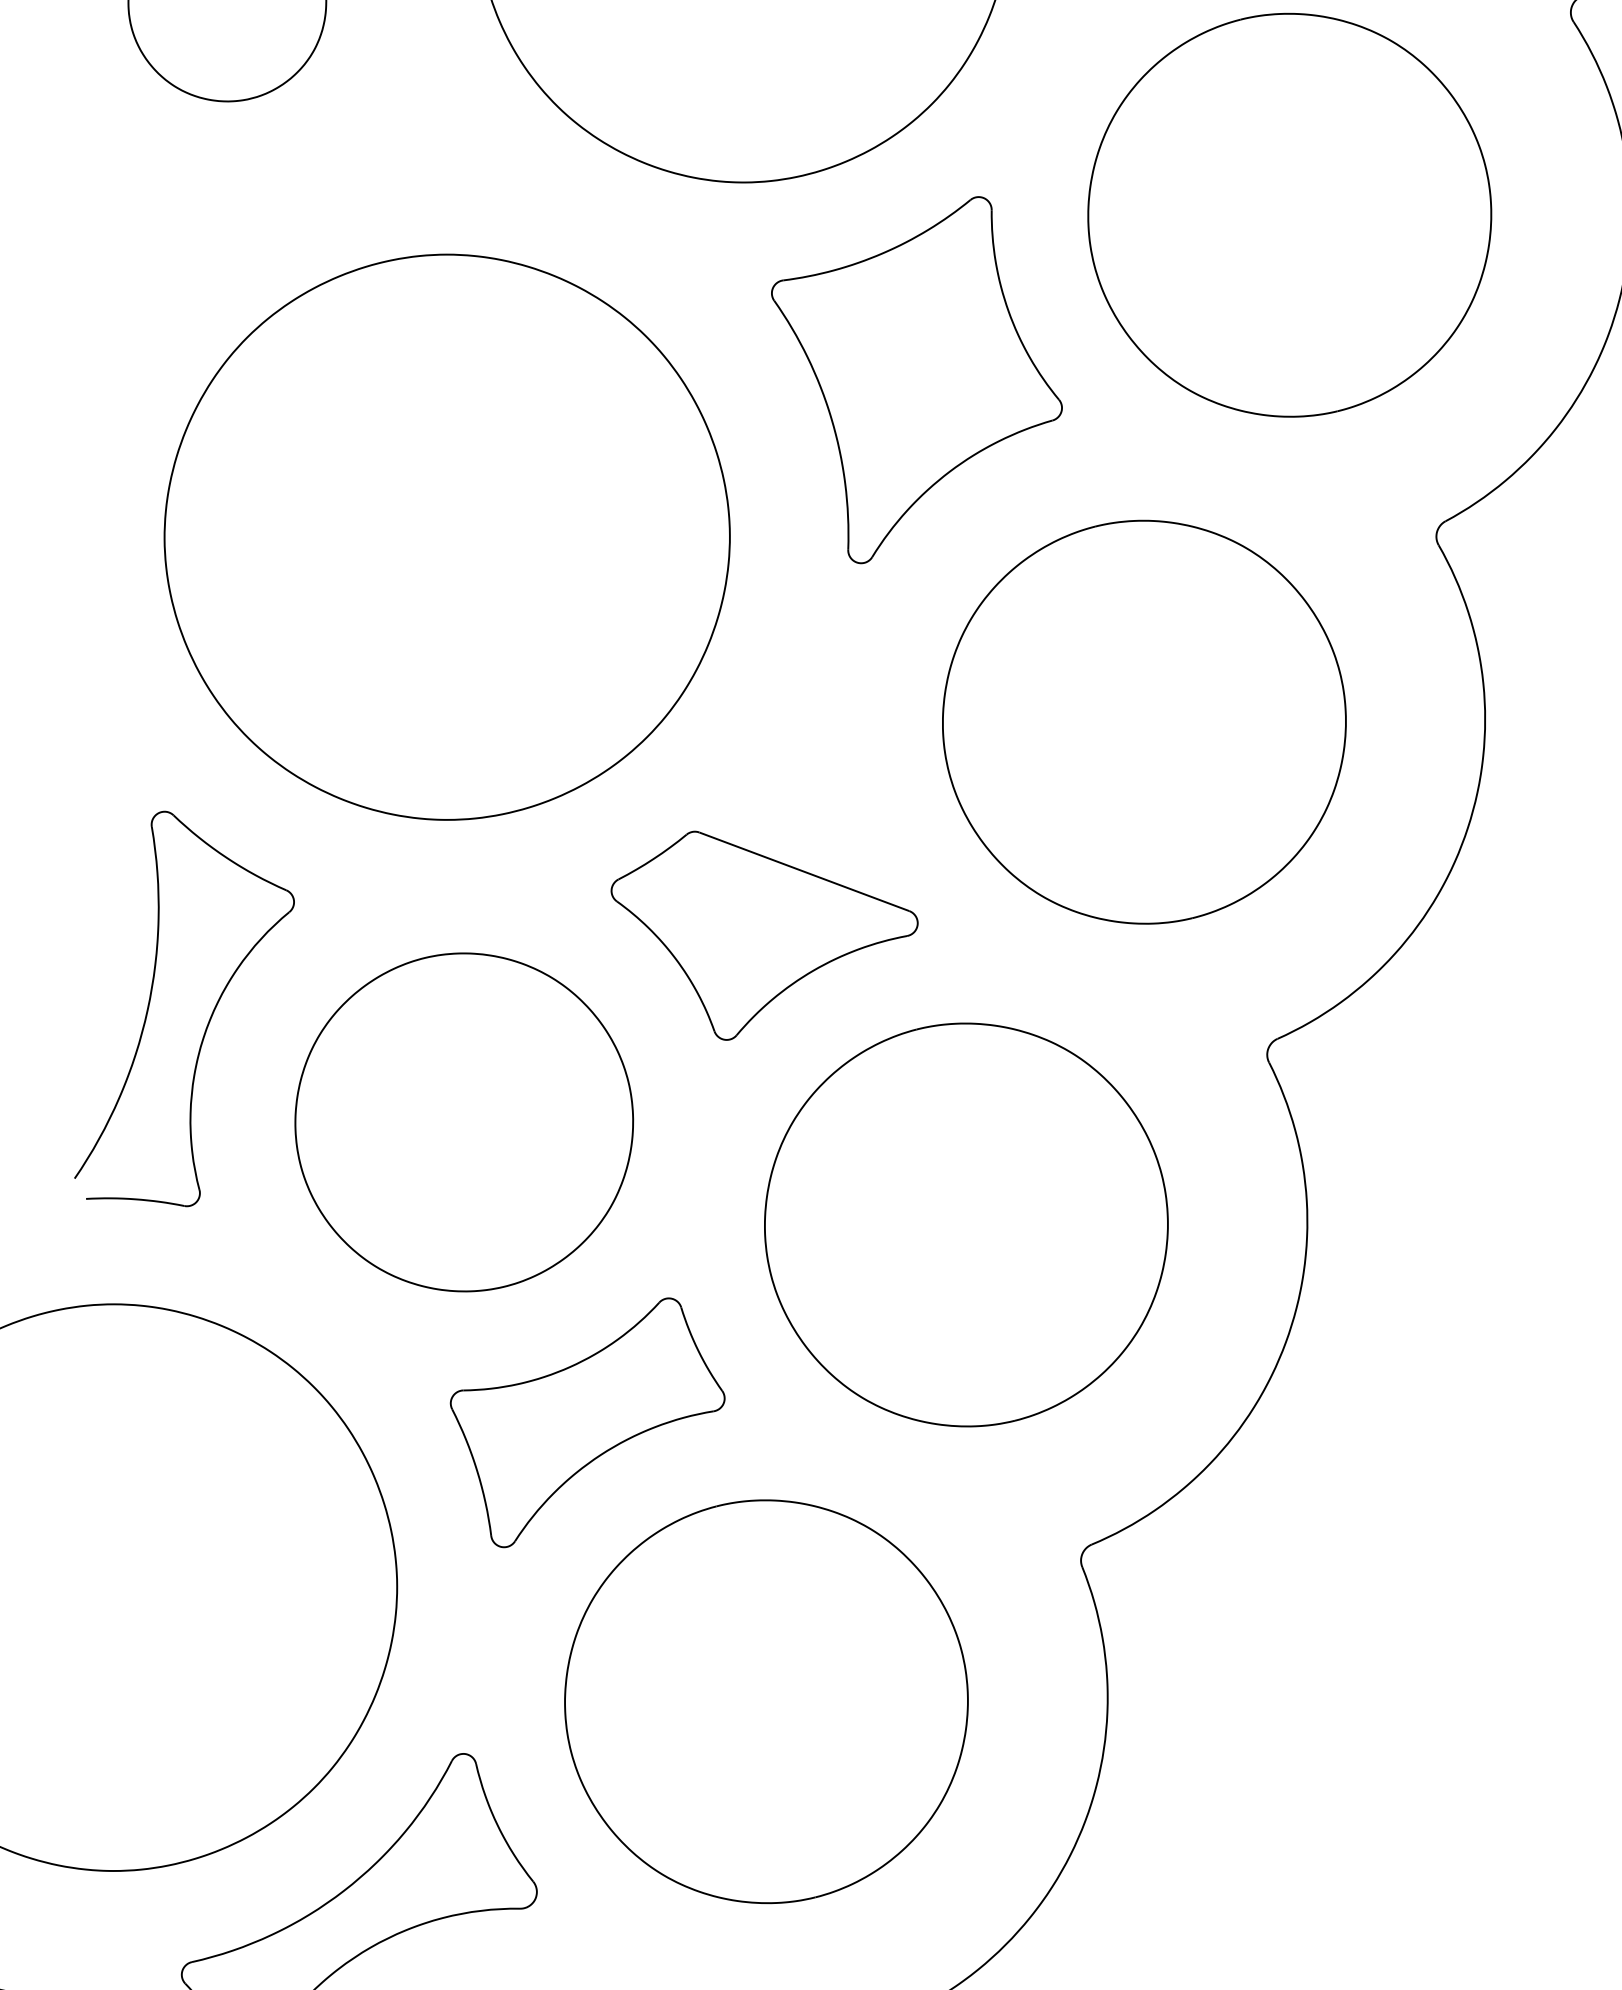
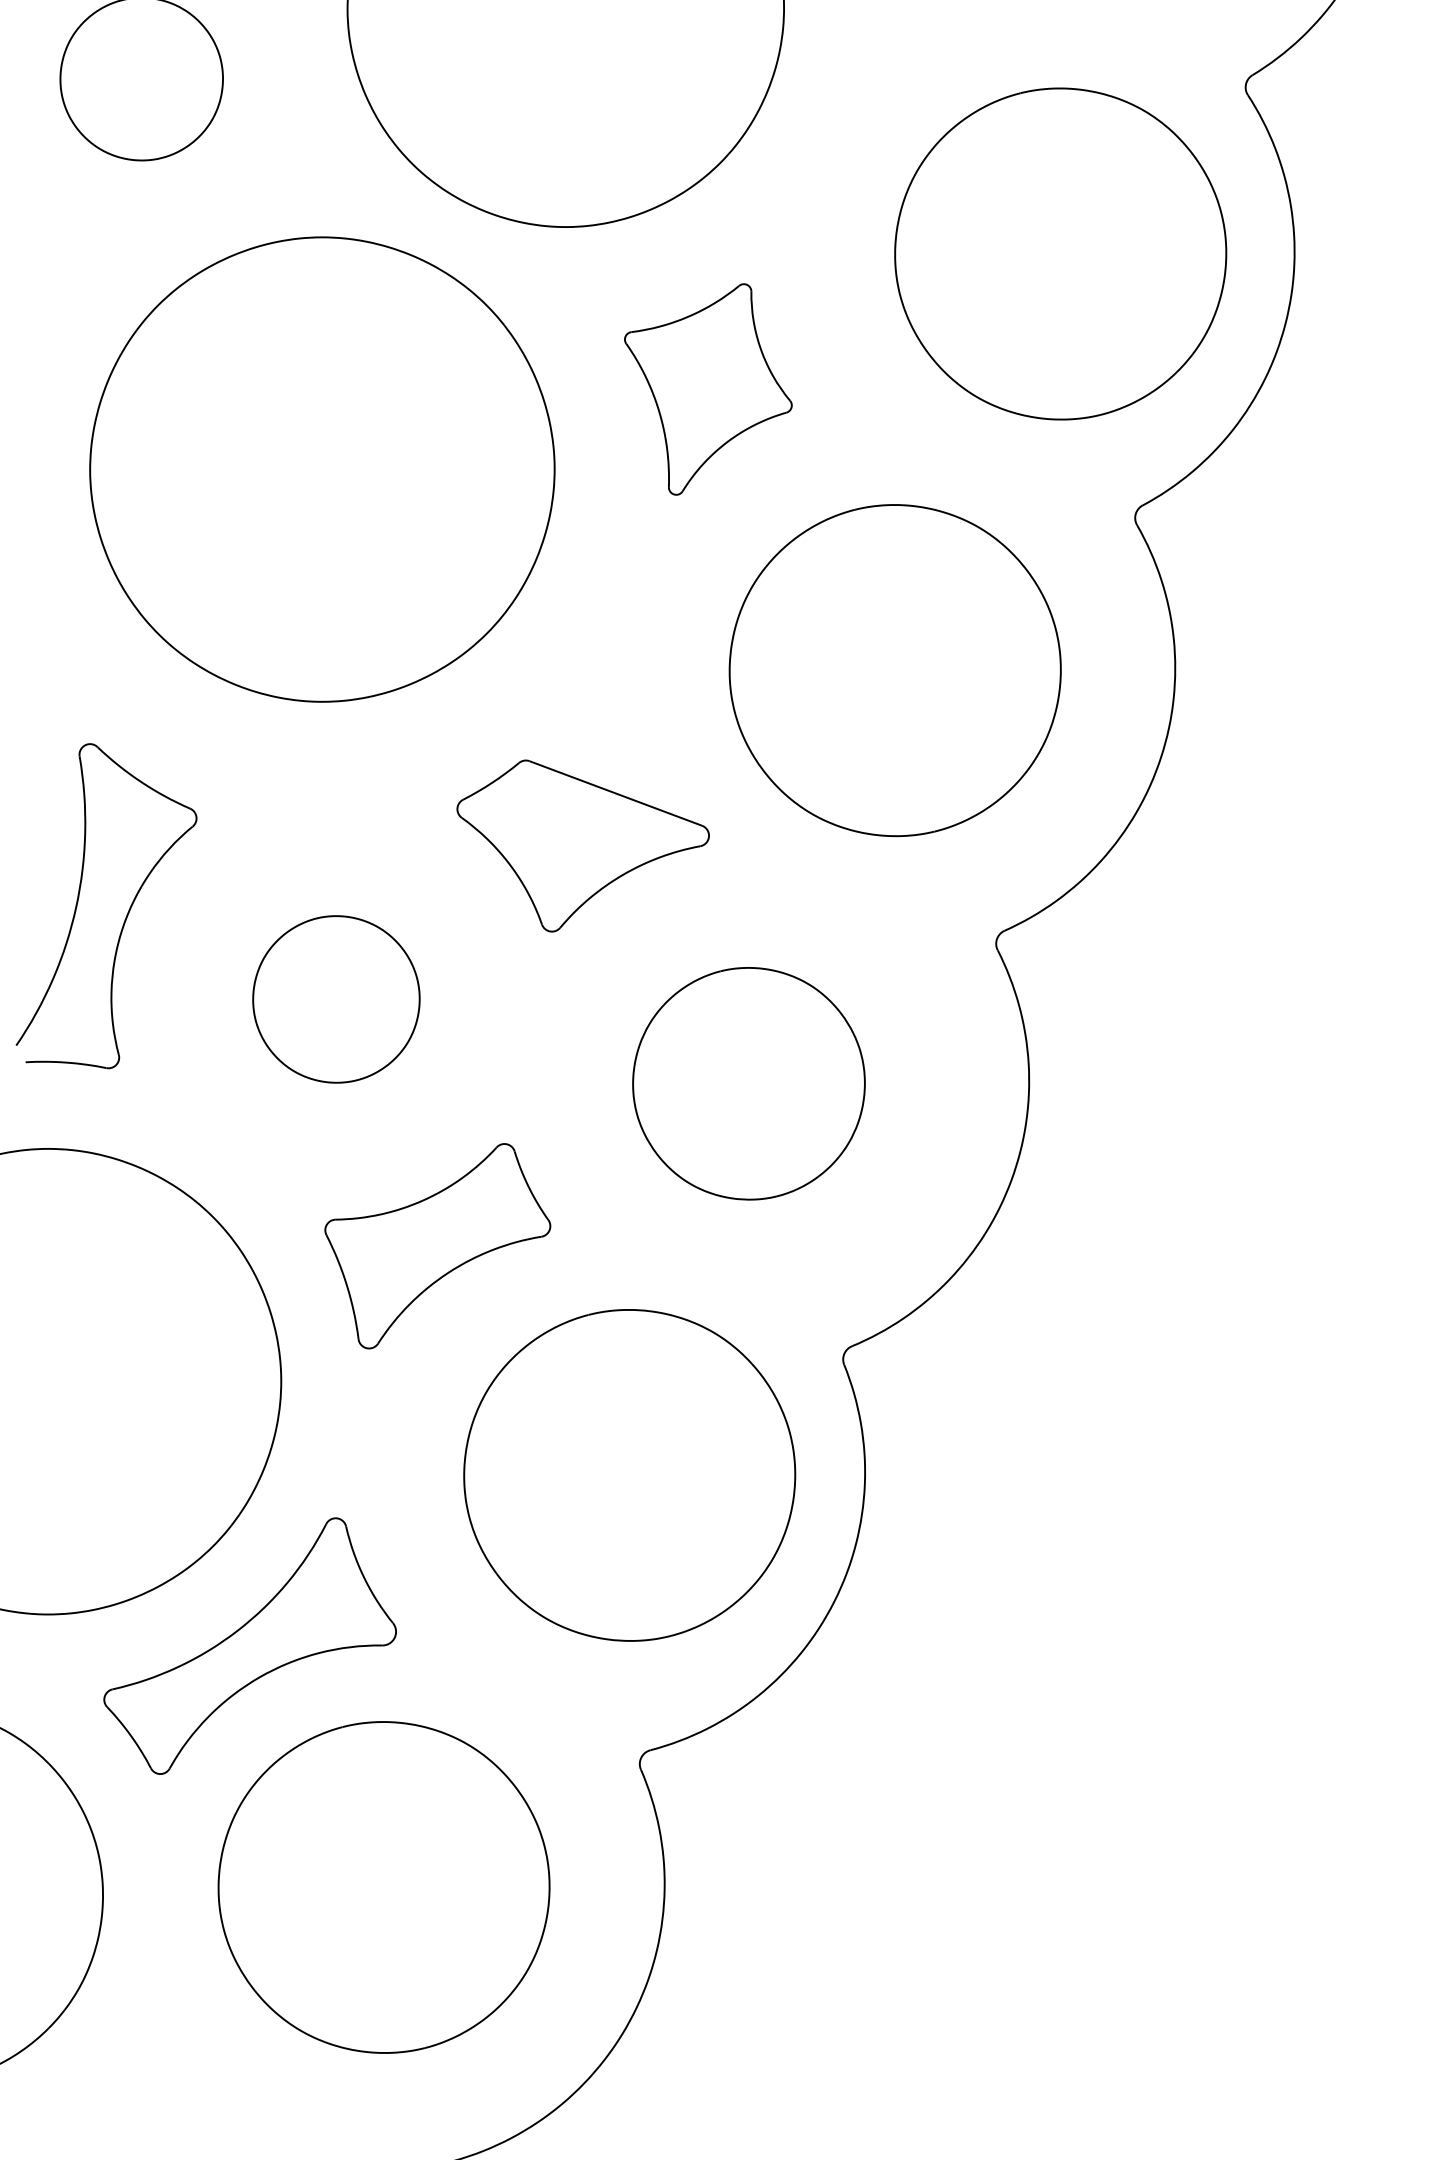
part: (1289, 214) -> (1060, 253), moved
part: (917, 380) -> (708, 389), size x0.7
part: (447, 537) -> (322, 469), moved
part: (464, 1122) -> (336, 999), size x0.6
part: (965, 1224) -> (748, 1083), size x0.7
part: (766, 1701) -> (629, 1475), moved

